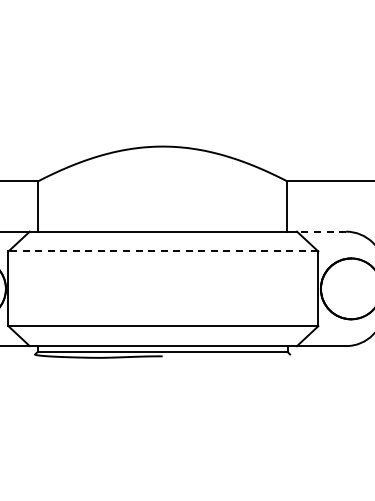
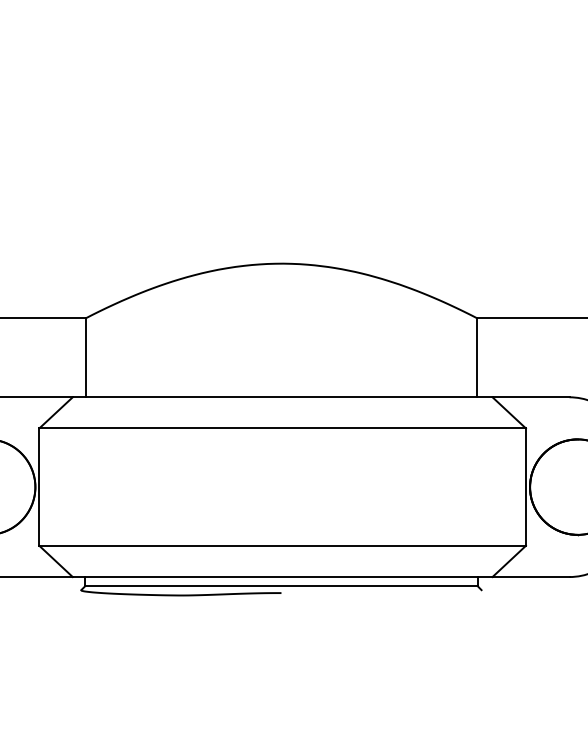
line: (321, 231) -> (530, 397), dashed -> solid
line: (163, 251) -> (282, 428), dashed -> solid

